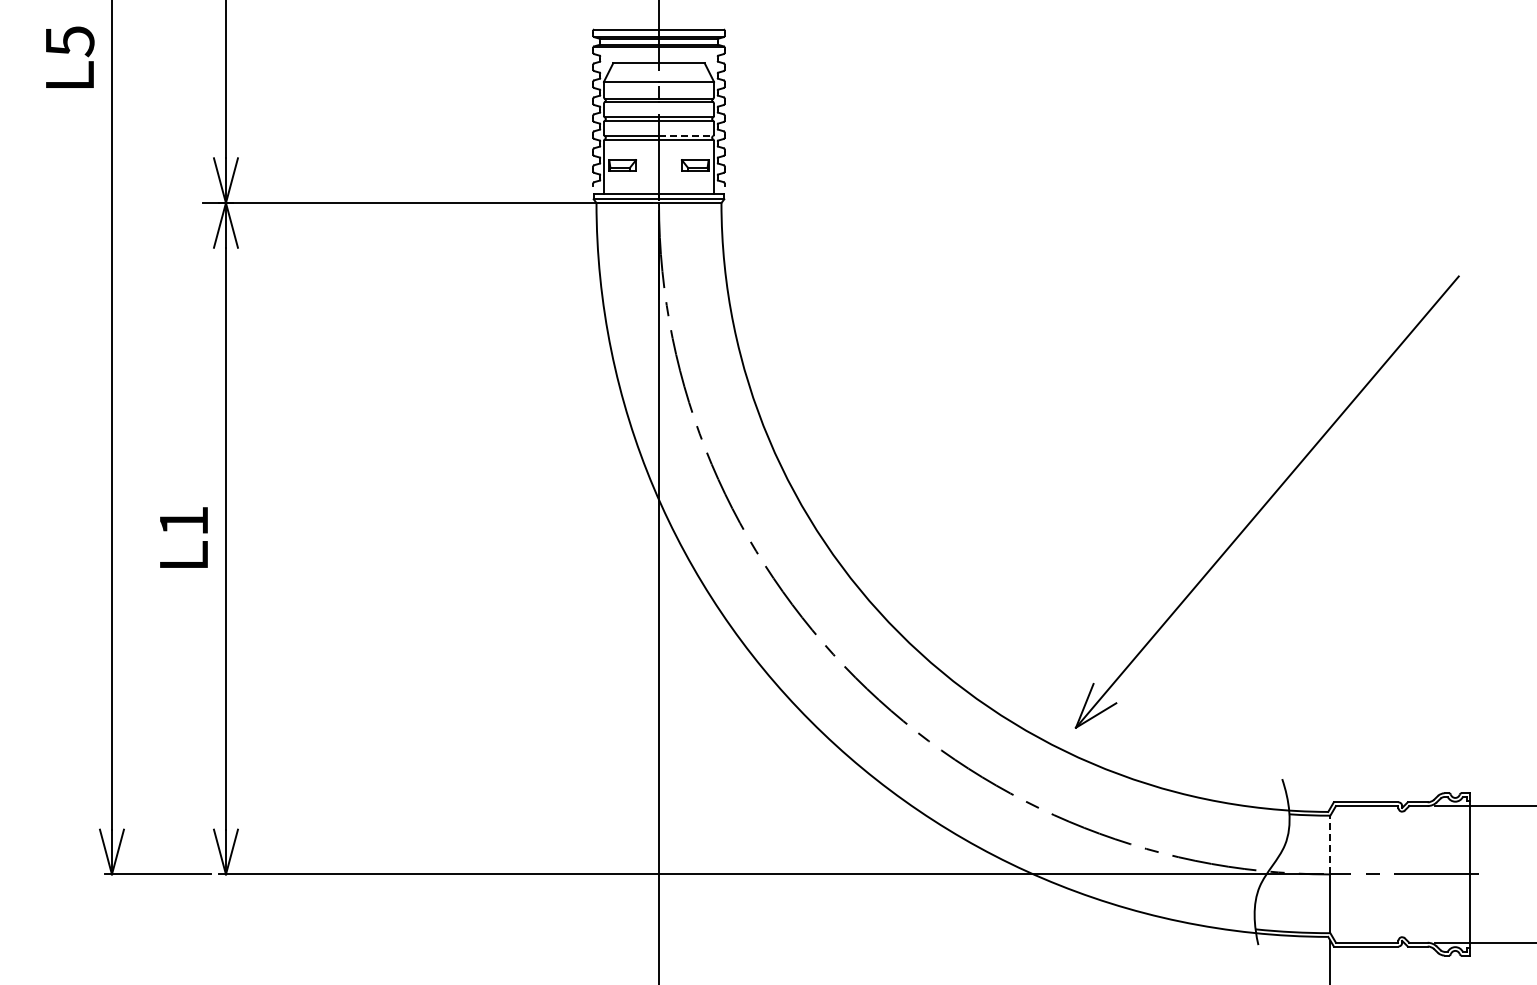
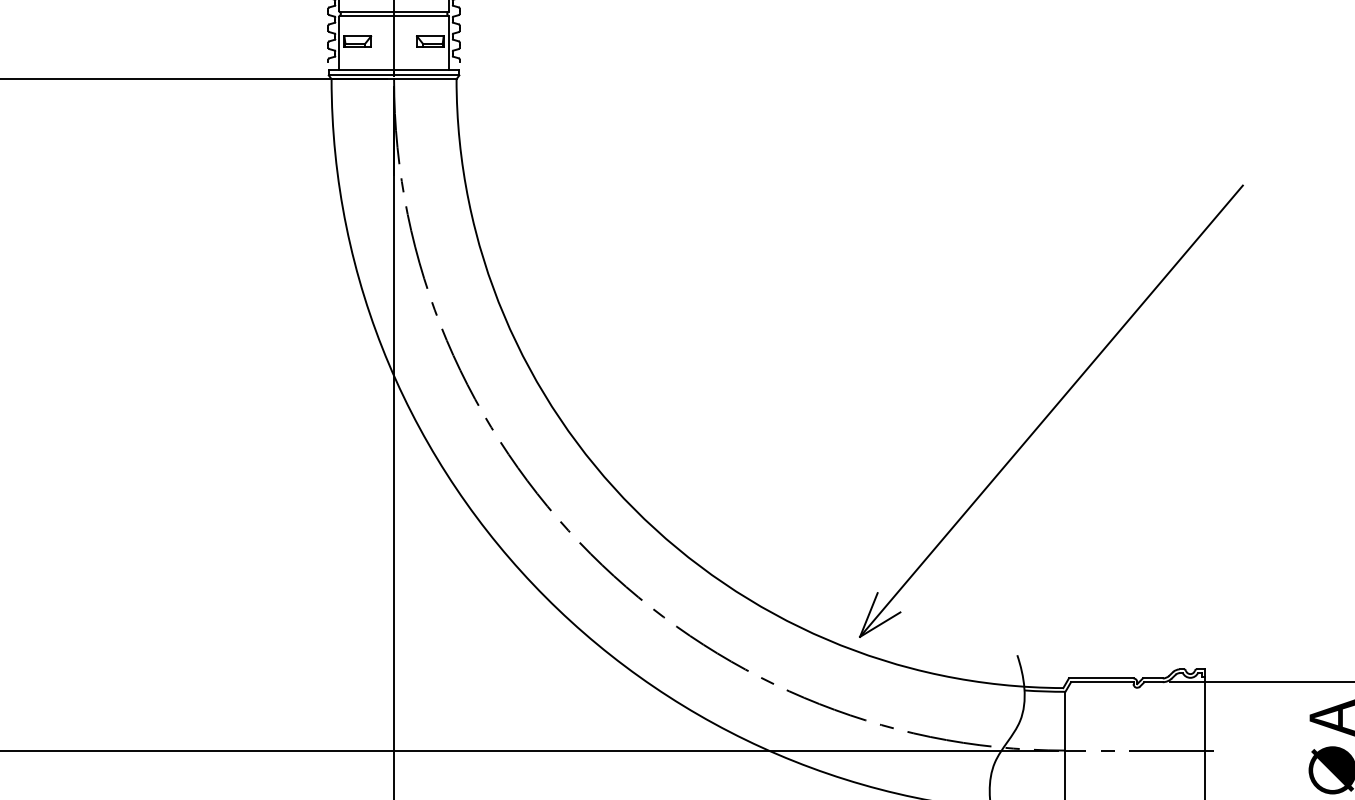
line: (686, 135) -> (421, 11), dashed -> solid
part: (1266, 501) -> (1050, 410), moved
line: (1330, 844) -> (1065, 720), dashed -> solid

